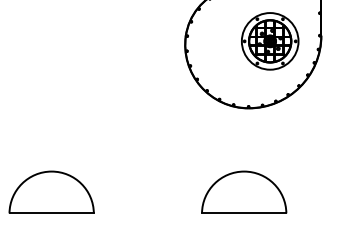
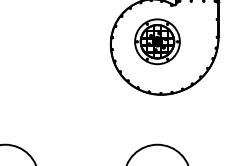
part: (270, 41) -> (157, 41), moved

